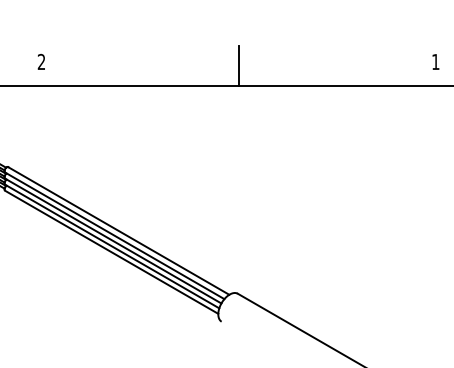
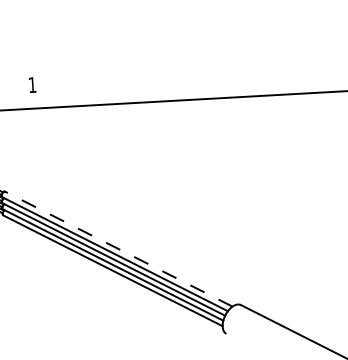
text: (41, 61) -> (32, 84), 2 -> 1
line: (238, 65) -> (228, 77), removed
line: (118, 230) -> (118, 248), solid -> dashed

